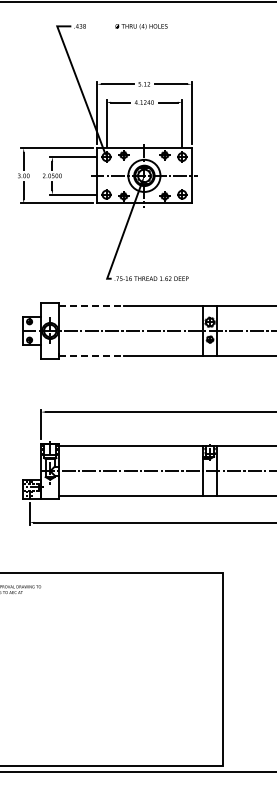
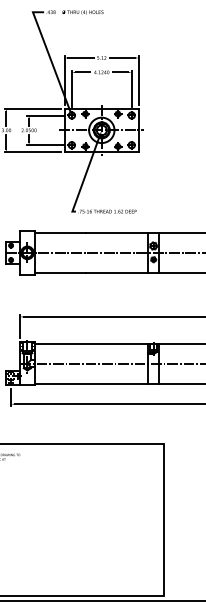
text: (141, 26) -> (82, 12), moved
line: (92, 305) -> (60, 232), dashed -> solid
line: (92, 356) -> (60, 273), dashed -> solid

